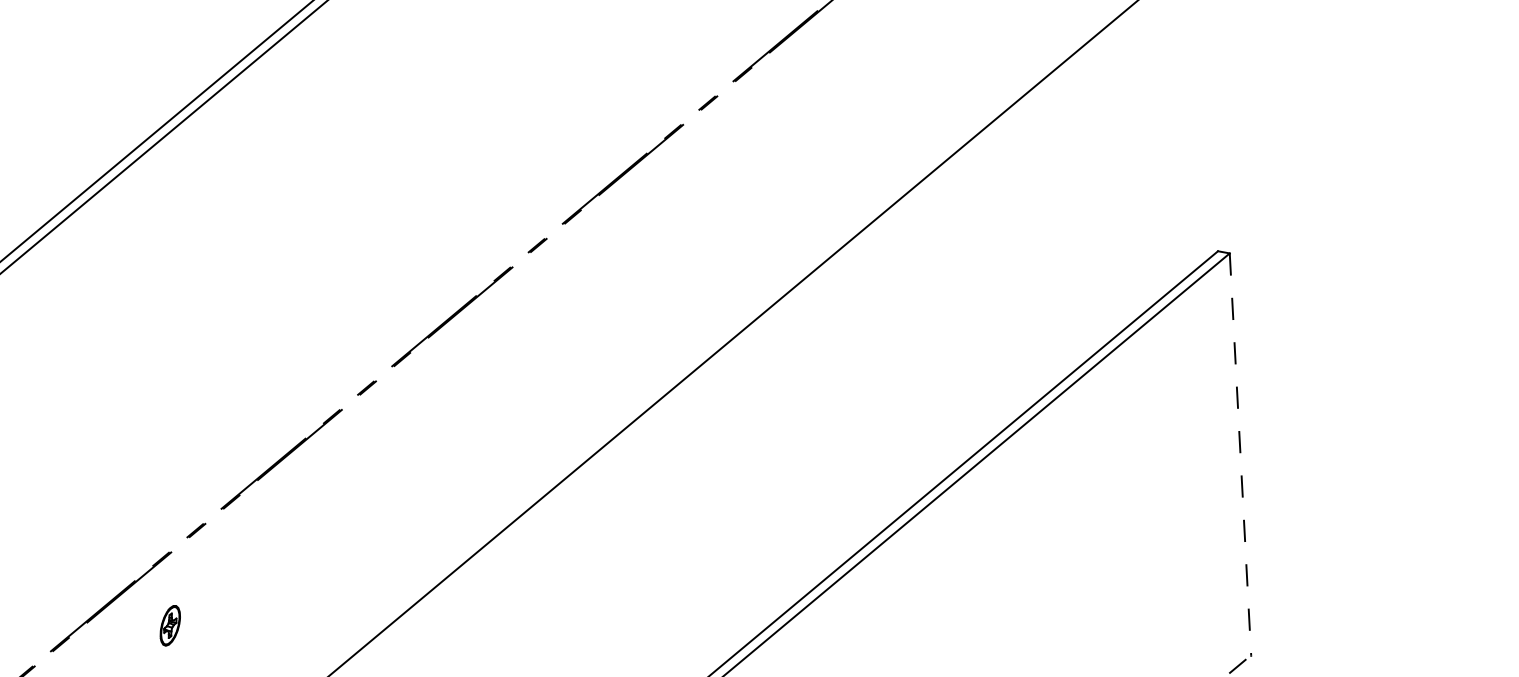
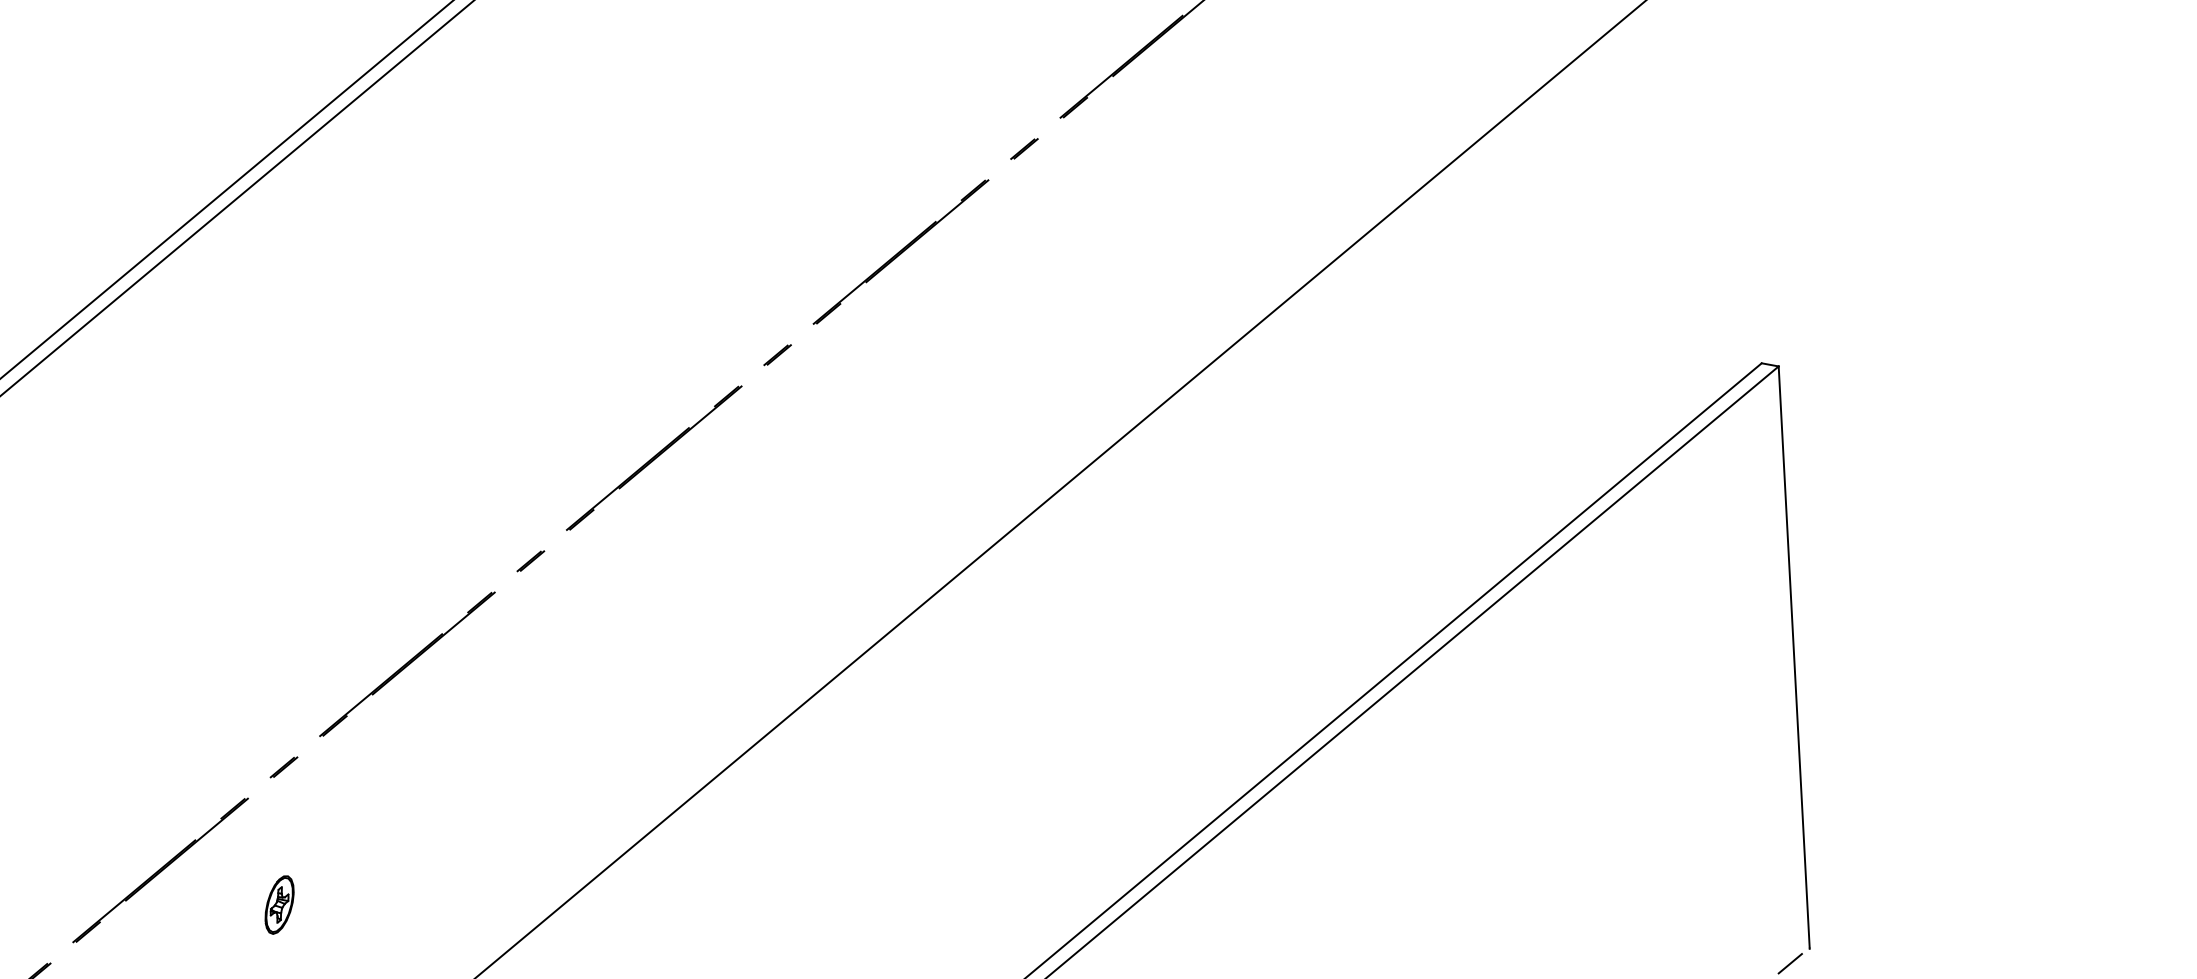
line: (1240, 454) -> (1794, 657), dashed -> solid
part: (169, 625) -> (278, 904), moved

